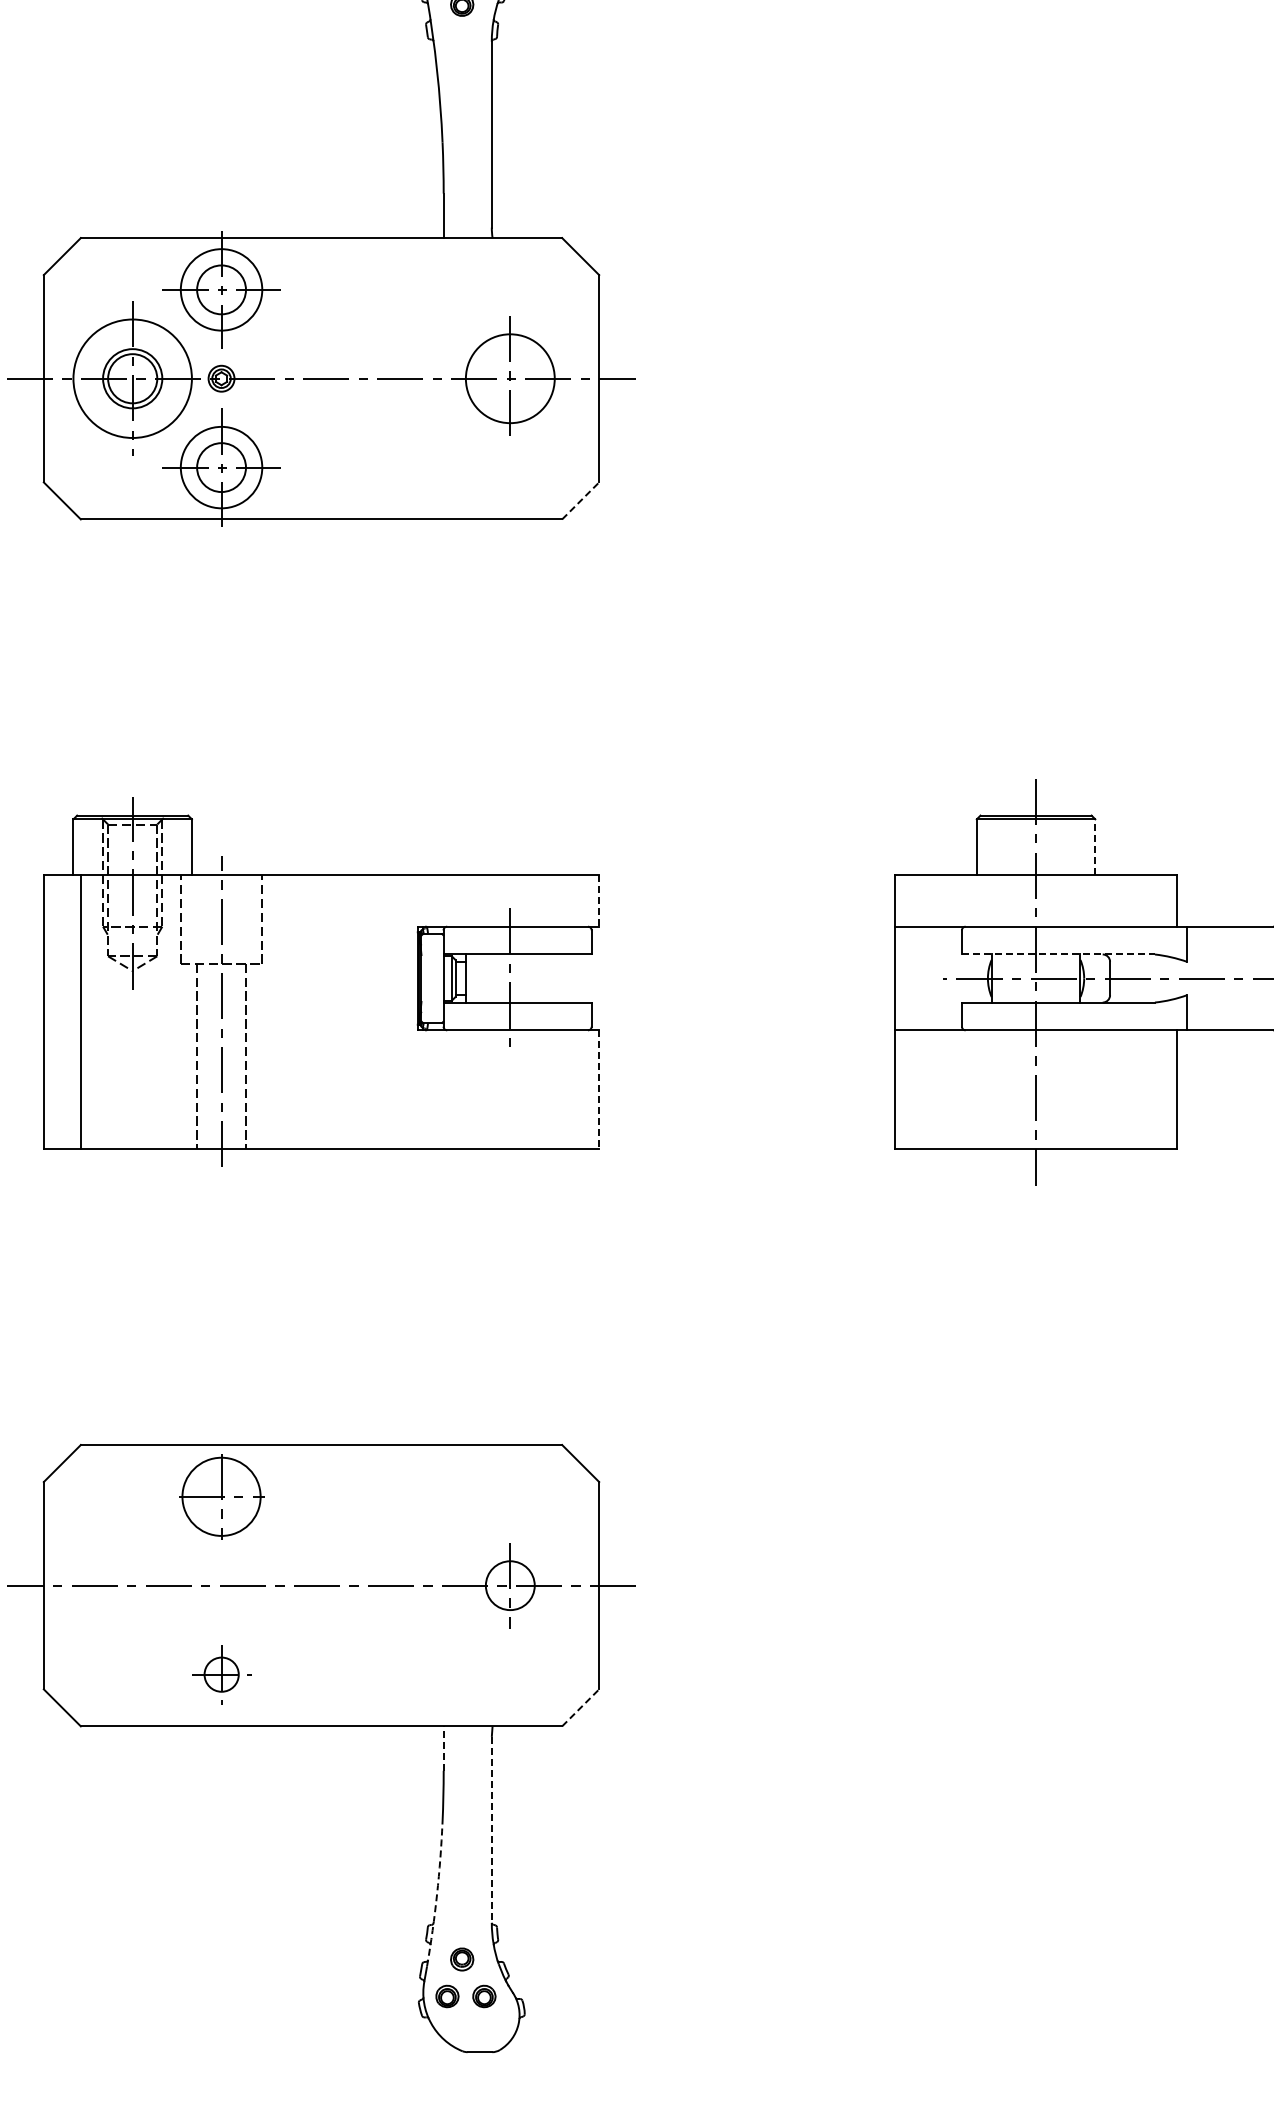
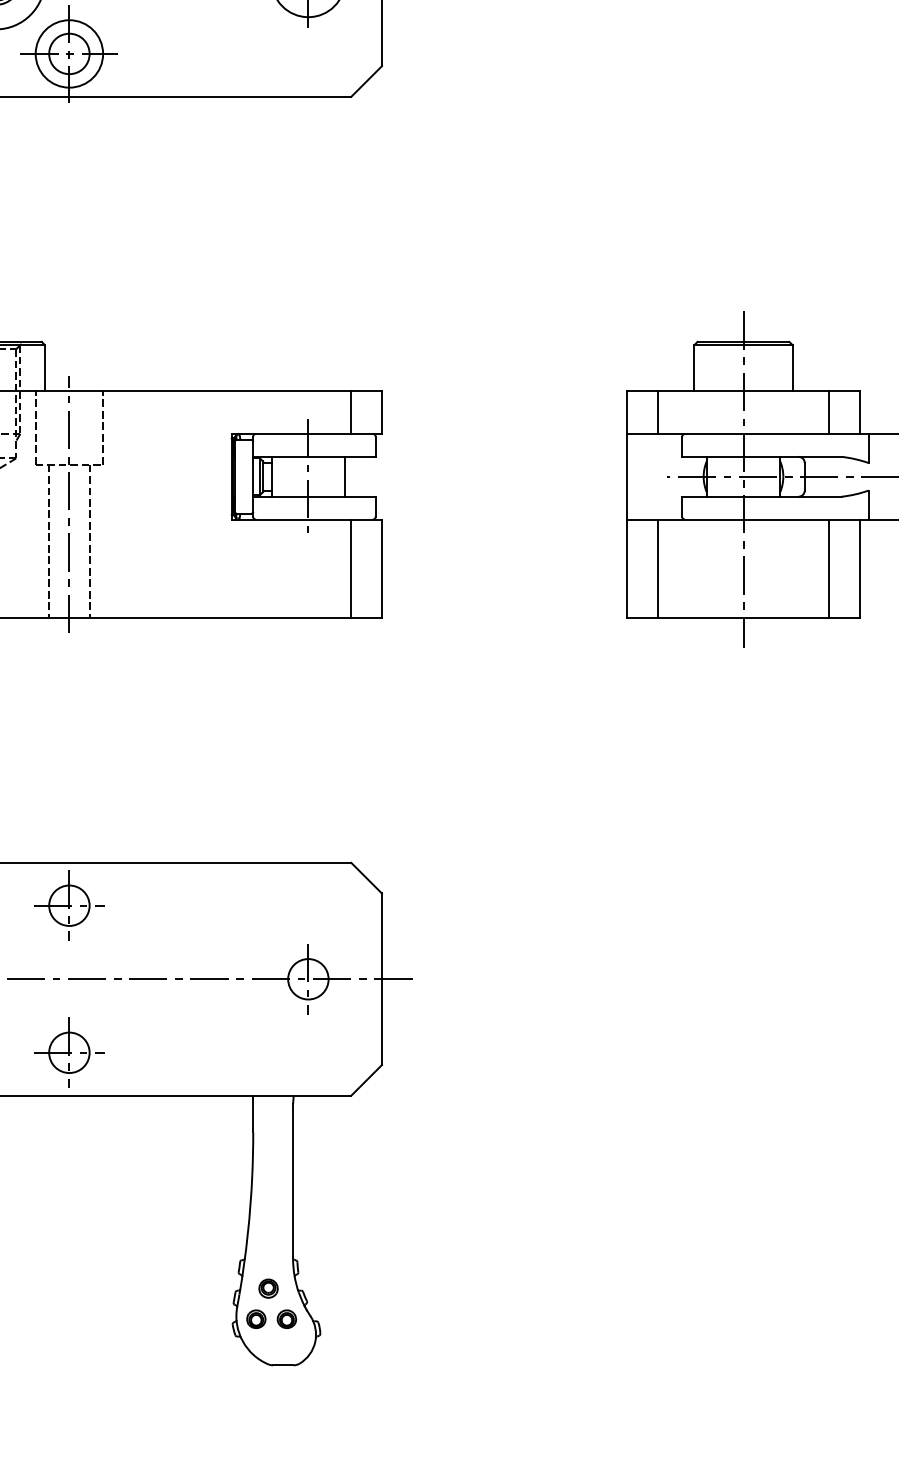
line: (581, 500) -> (367, 81), dashed -> solid
line: (1095, 847) -> (792, 368), dashed -> solid
line: (562, 900) -> (351, 412), added
line: (599, 900) -> (382, 412), dashed -> solid
line: (932, 900) -> (657, 412), added
line: (1139, 900) -> (829, 412), added
line: (1058, 954) -> (762, 456), dashed -> solid
line: (554, 978) -> (344, 476), added
line: (562, 1089) -> (351, 568), added
line: (932, 1089) -> (657, 568), added
line: (1139, 1089) -> (829, 568), added
line: (599, 1090) -> (382, 569), dashed -> solid
circle: (221, 1496) -> (69, 905), size x0.62
part: (221, 1674) -> (69, 1052), size x1.43
line: (581, 1707) -> (367, 1080), dashed -> solid
line: (443, 1748) -> (253, 1114), dashed -> solid
line: (491, 1830) -> (292, 1181), dashed -> solid
arc: (437, 1894) -> (248, 1234), dashed -> solid

